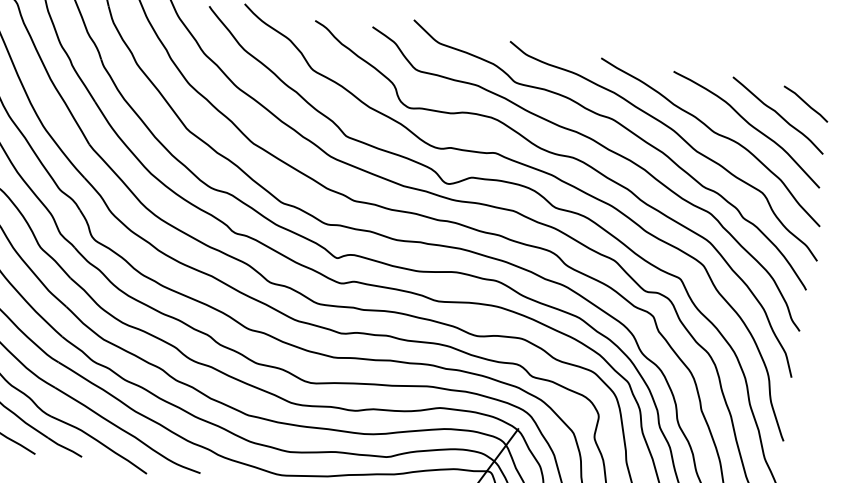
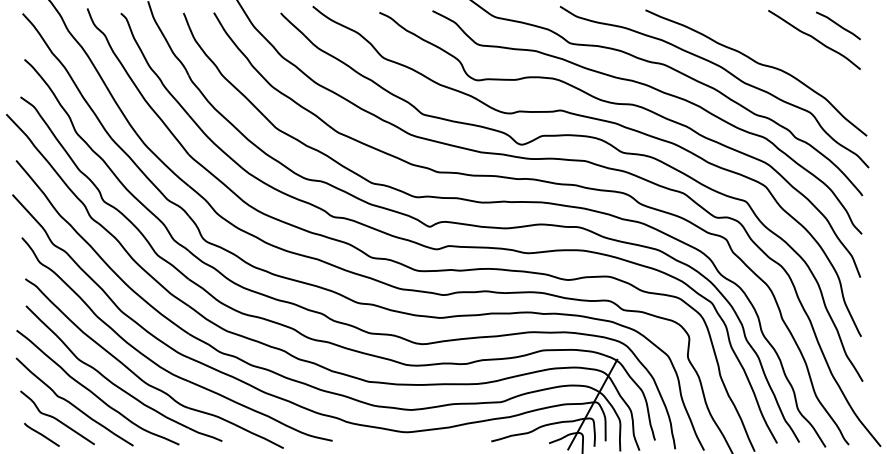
curve: (749, 125) -> (789, 52), removed

